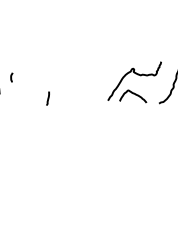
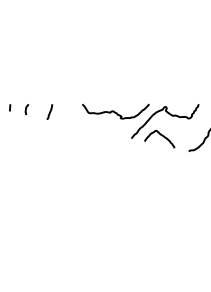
curve: (11, 77) -> (26, 109), moved
curve: (90, 79) -> (115, 111), added
line: (47, 98) -> (49, 111), moved

